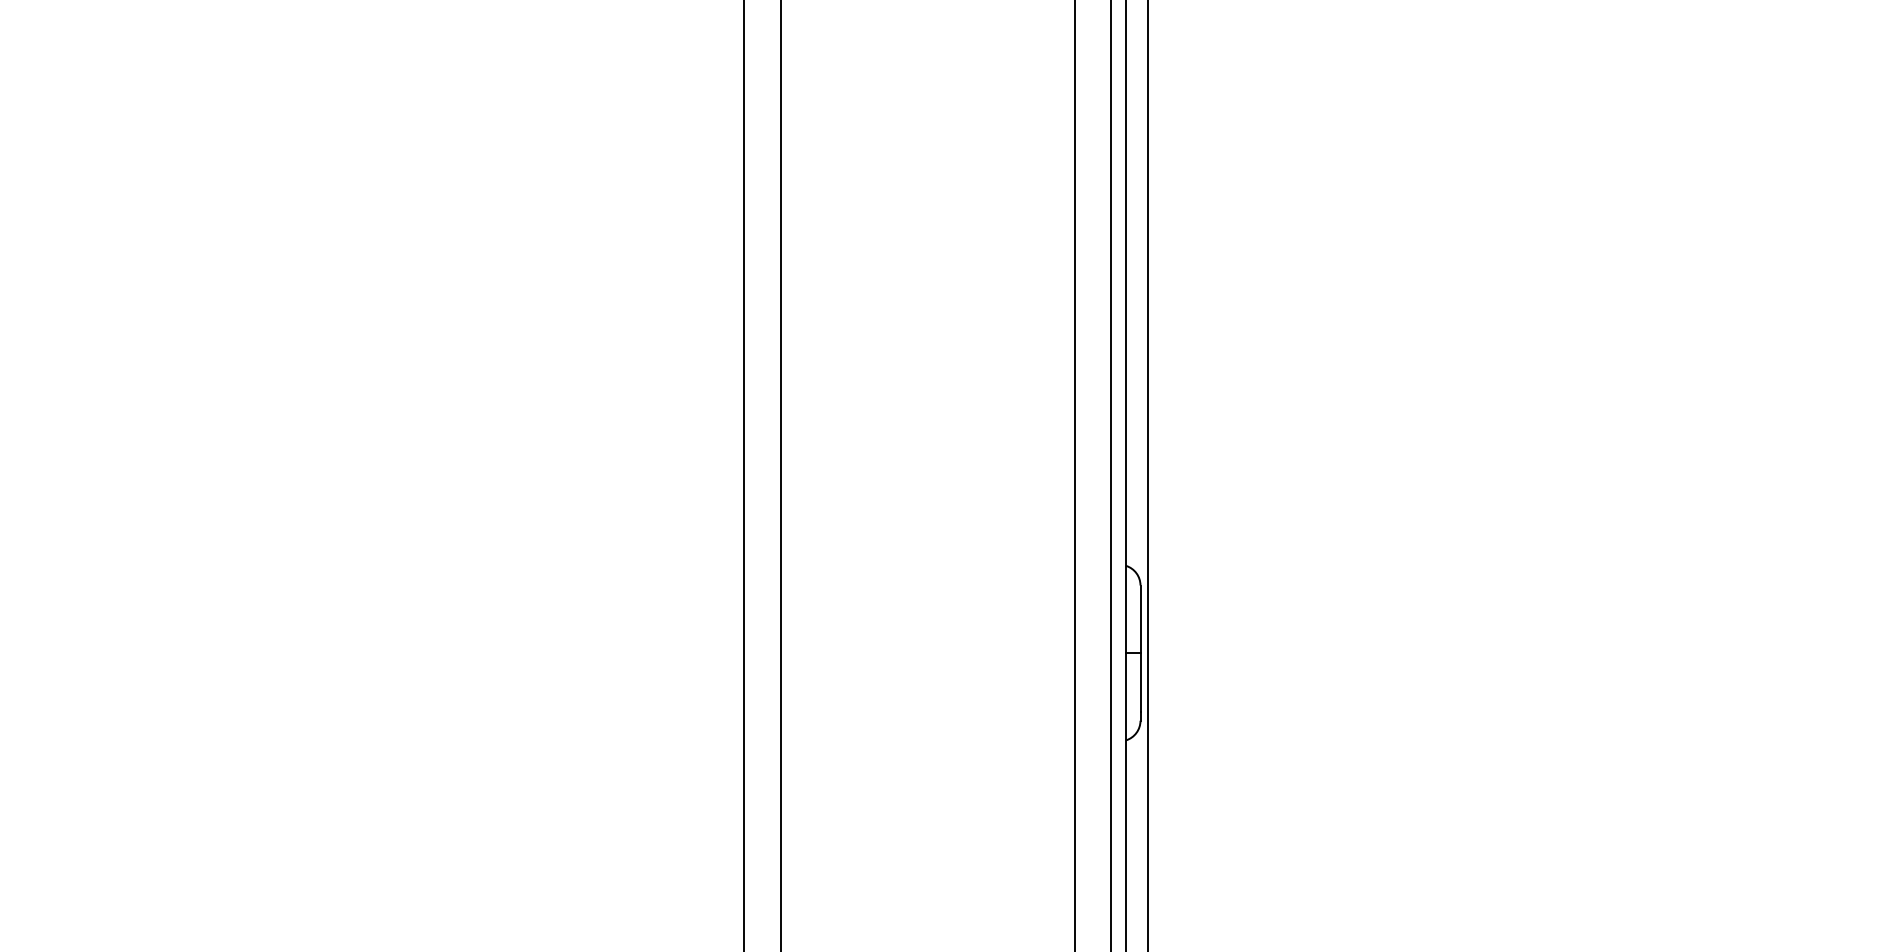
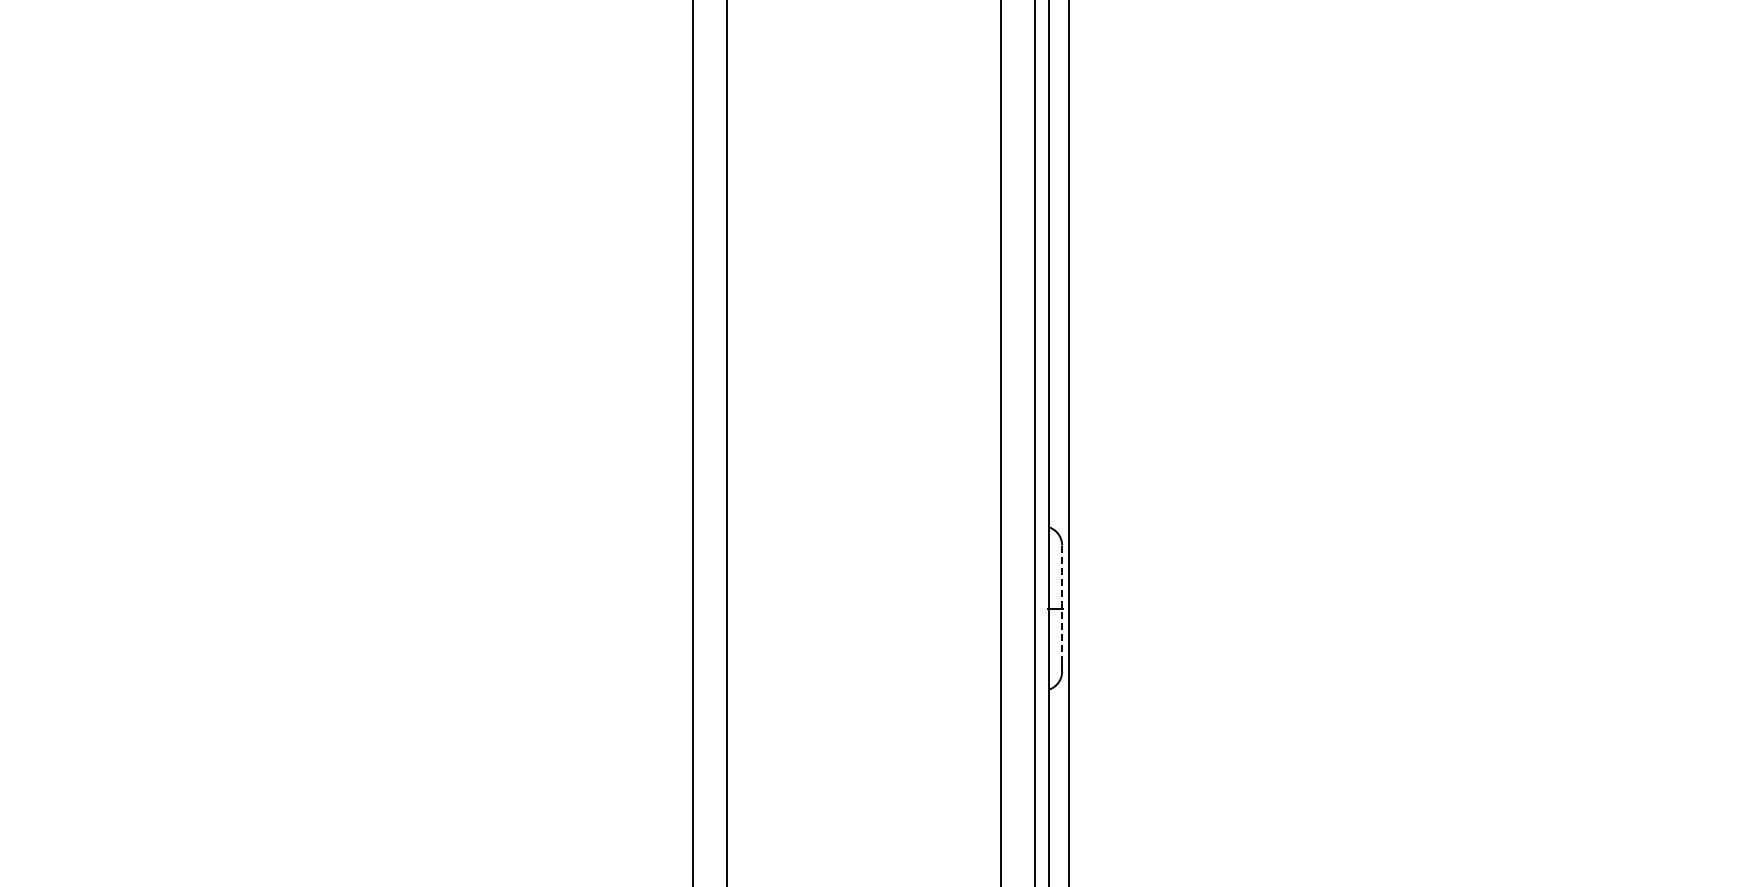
line: (1140, 649) -> (1062, 605), solid -> dashed

